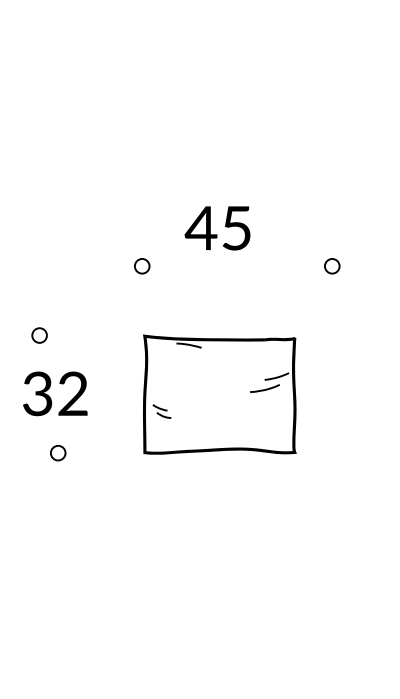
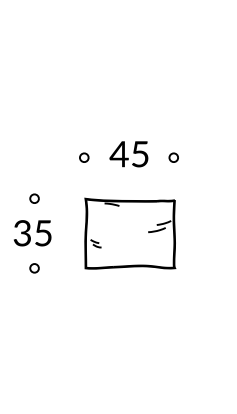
text: (216, 228) -> (128, 154), moved
circle: (331, 265) -> (173, 157), moved
circle: (39, 335) -> (34, 198), moved
text: (71, 394) -> (42, 233), 32 -> 35

